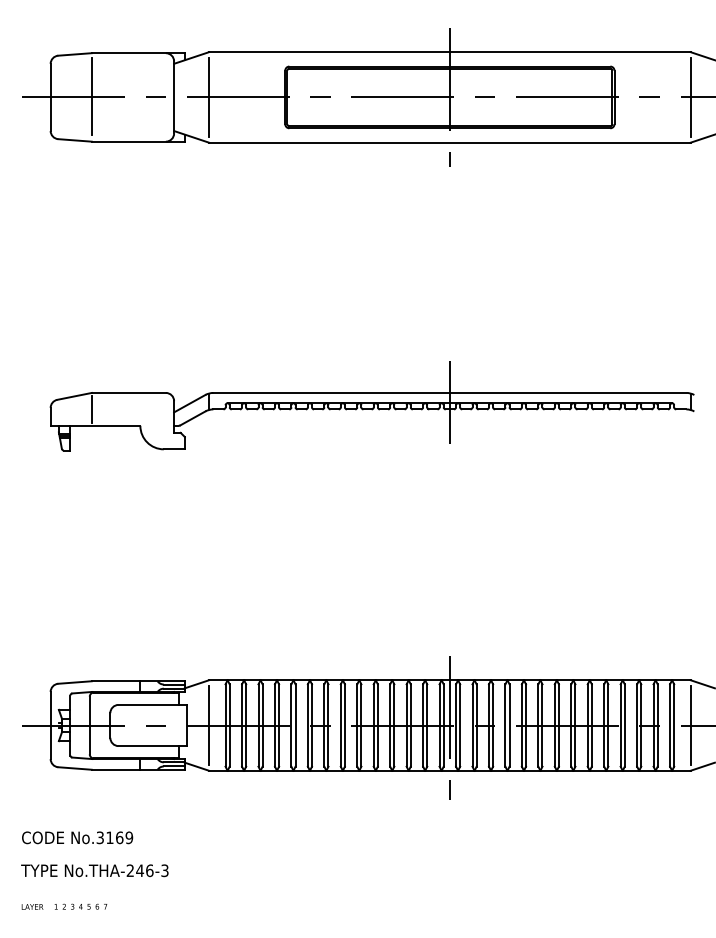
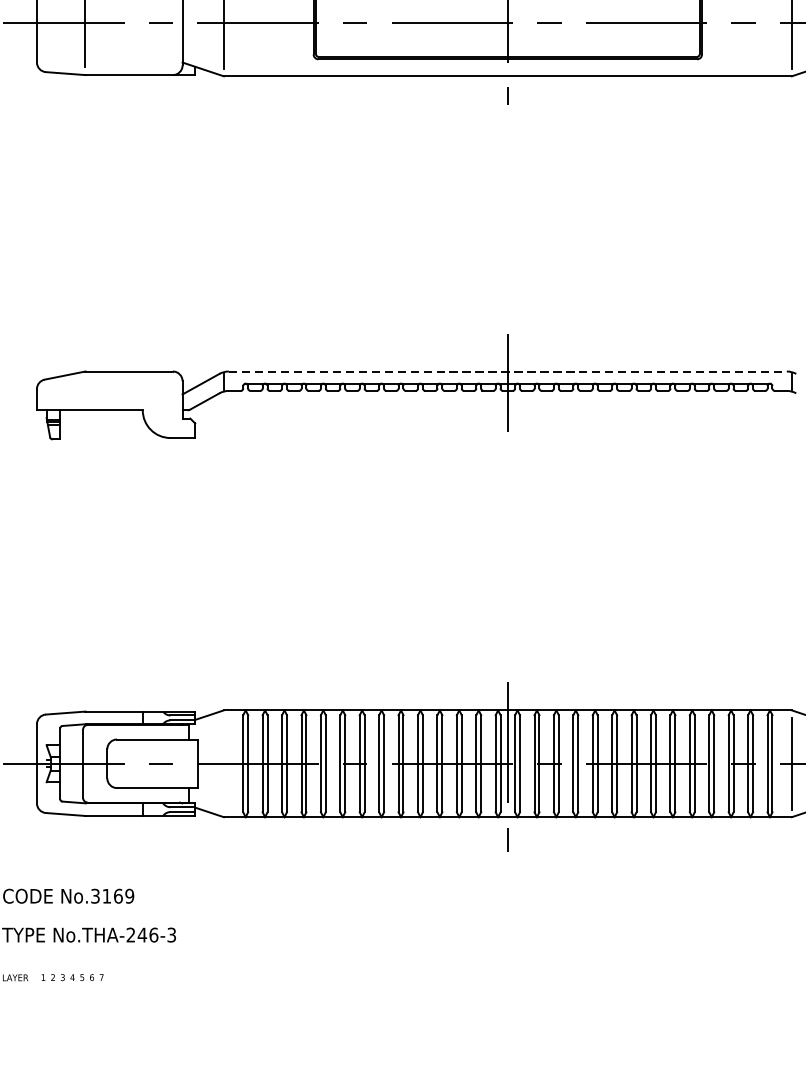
line: (450, 392) -> (508, 370), solid -> dashed
line: (91, 409) -> (85, 391), removed
line: (209, 725) -> (224, 763), removed

